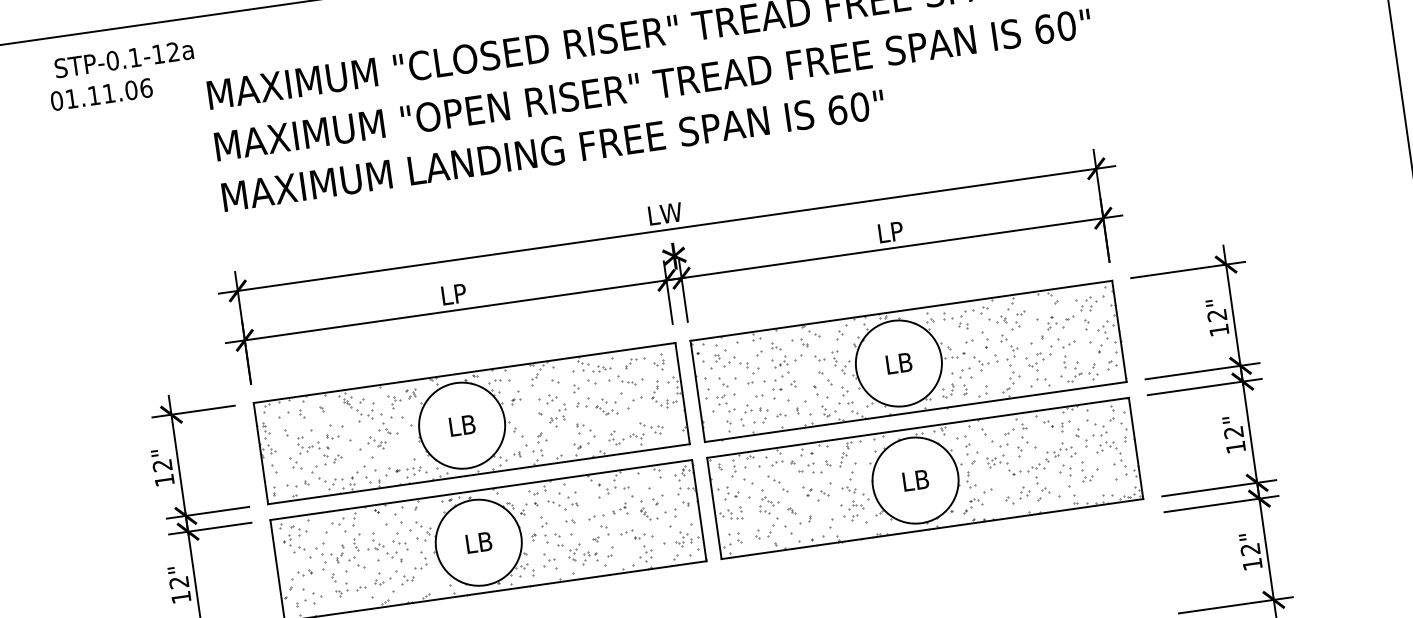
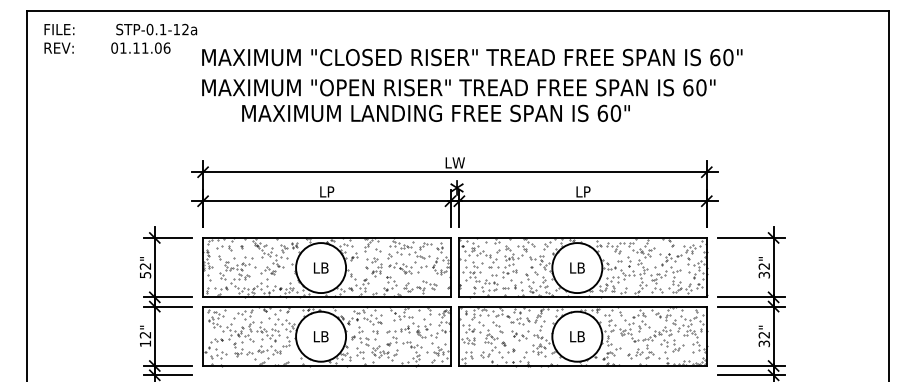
text: (552, 149) -> (435, 112), moved
text: (1217, 331) -> (763, 275), 12" -> 32"
text: (1234, 446) -> (763, 343), 12" -> 32"
text: (164, 480) -> (145, 275), 12" -> 52"

